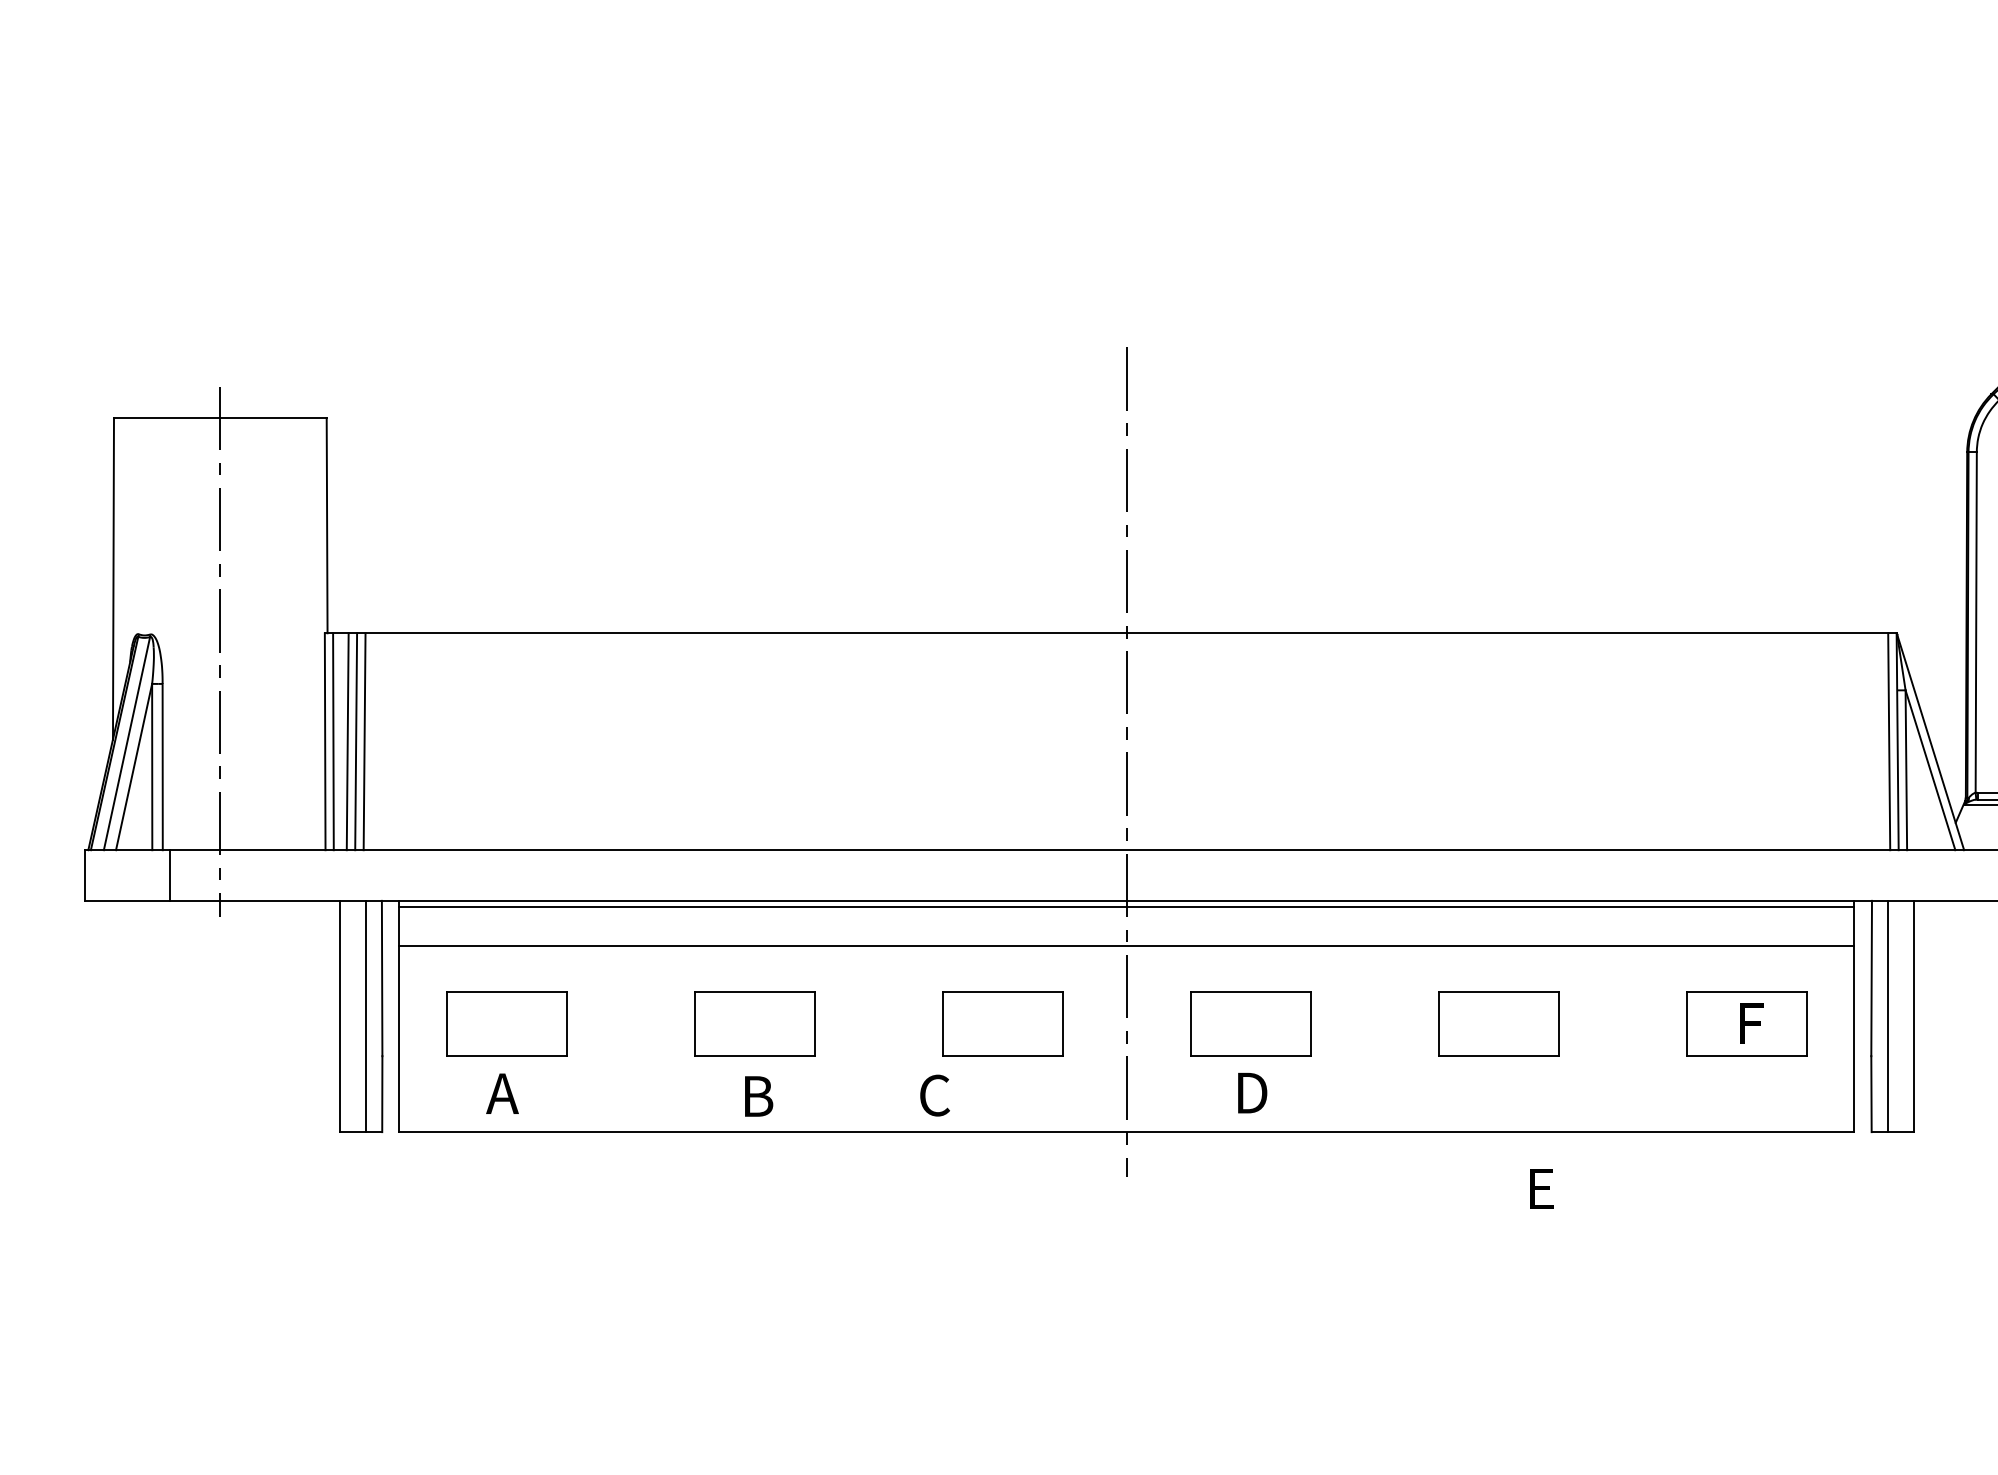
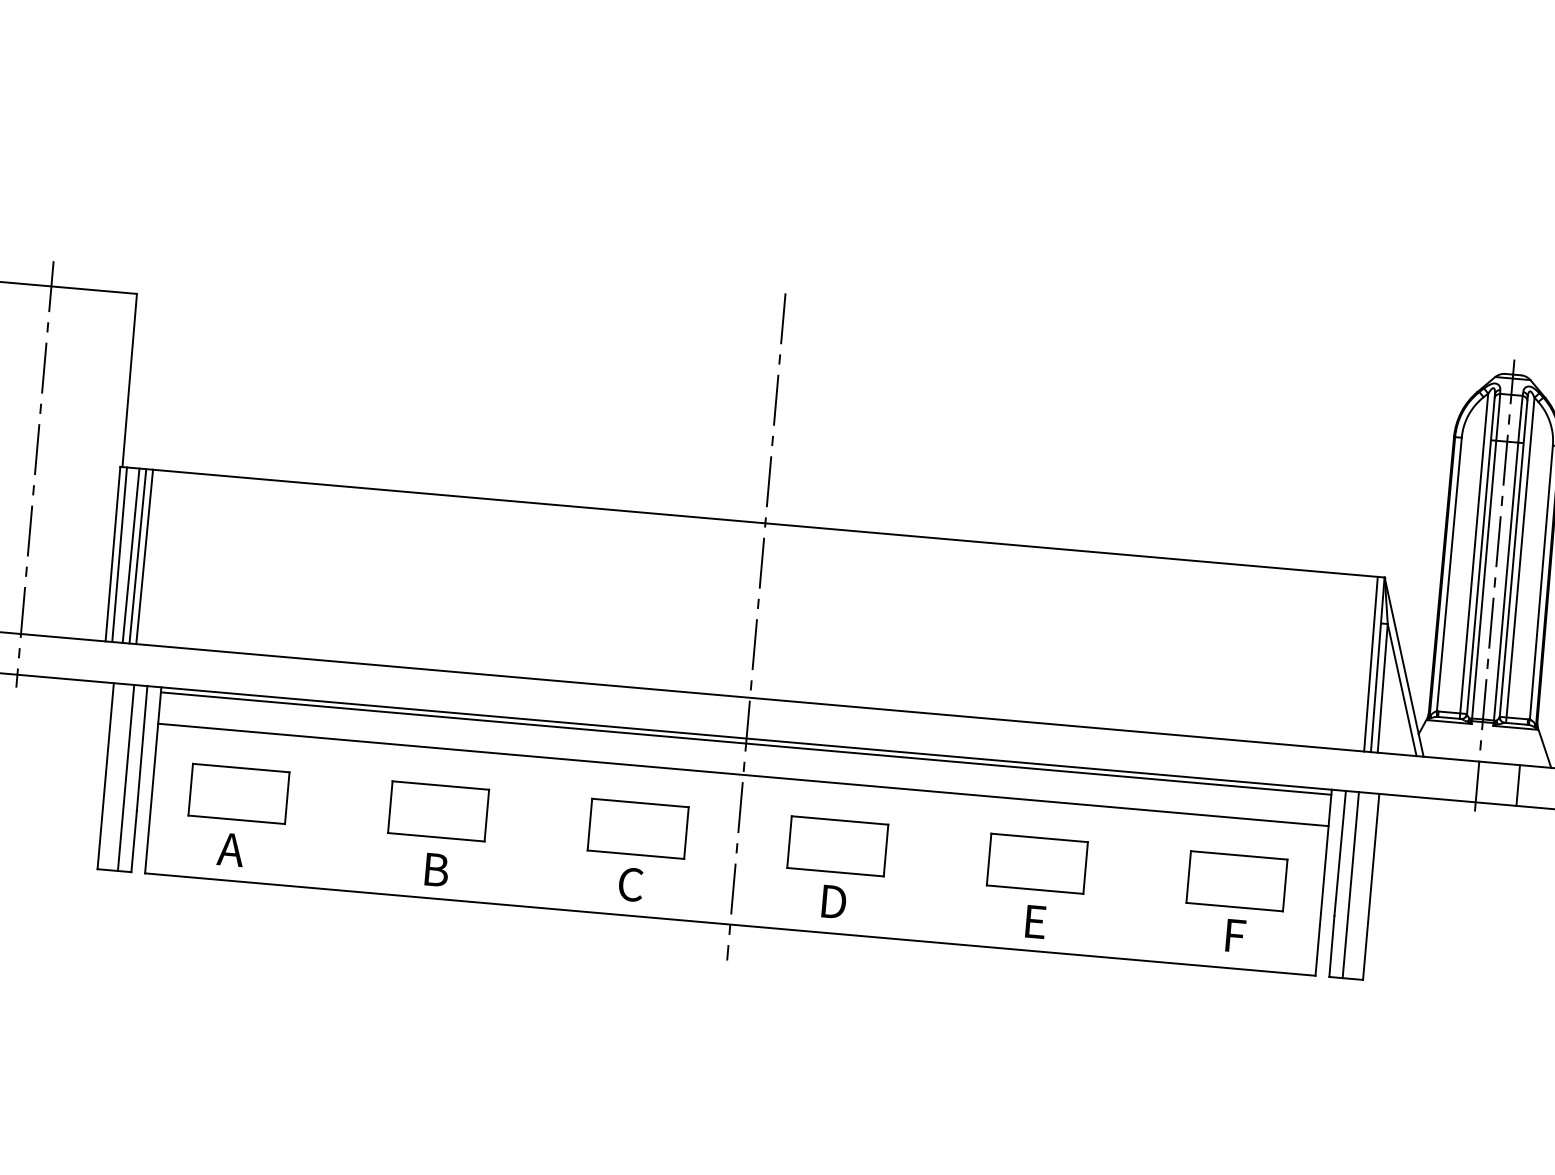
text: (1751, 1023) -> (1235, 935), moved
text: (934, 1095) -> (630, 884), moved
text: (1541, 1188) -> (1035, 921), moved

